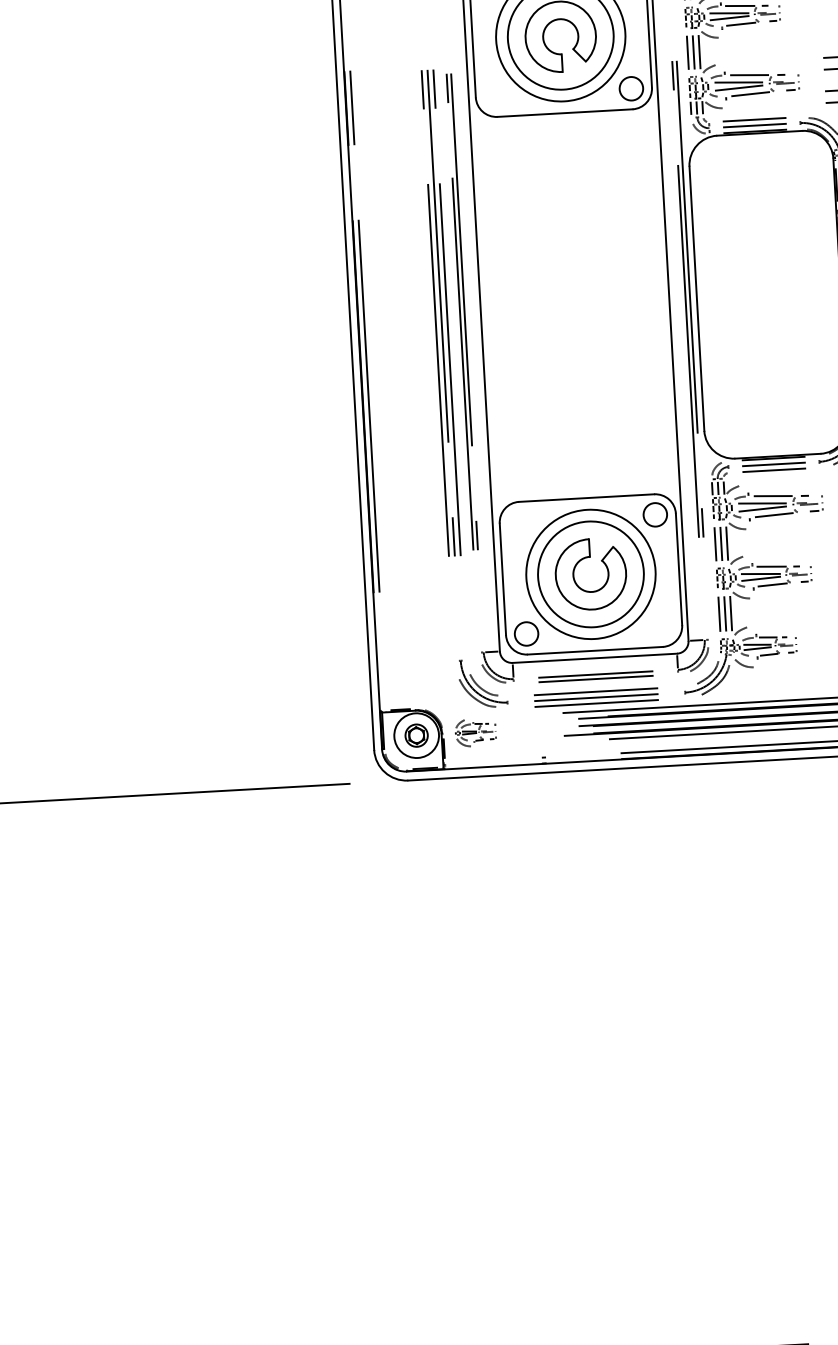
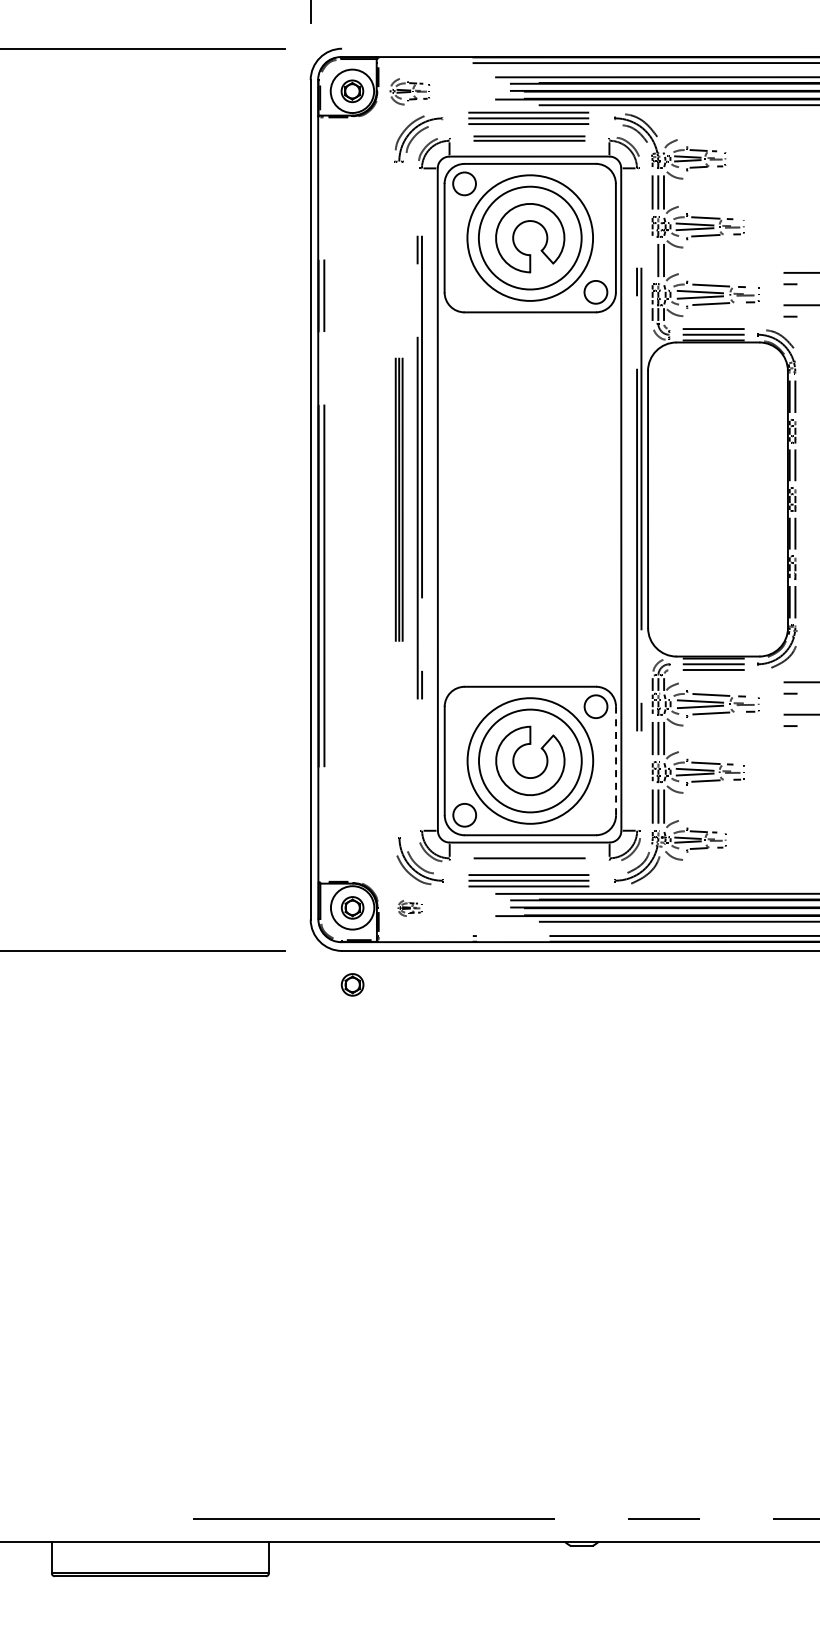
line: (687, 52) -> (652, 260), removed
part: (461, 311) -> (419, 467), moved
part: (440, 313) -> (398, 499), size x0.6
line: (679, 568) -> (616, 760), solid -> dashed
line: (595, 678) -> (529, 862), removed
part: (475, 733) -> (409, 908), size x0.6
part: (420, 814) -> (352, 984), added

